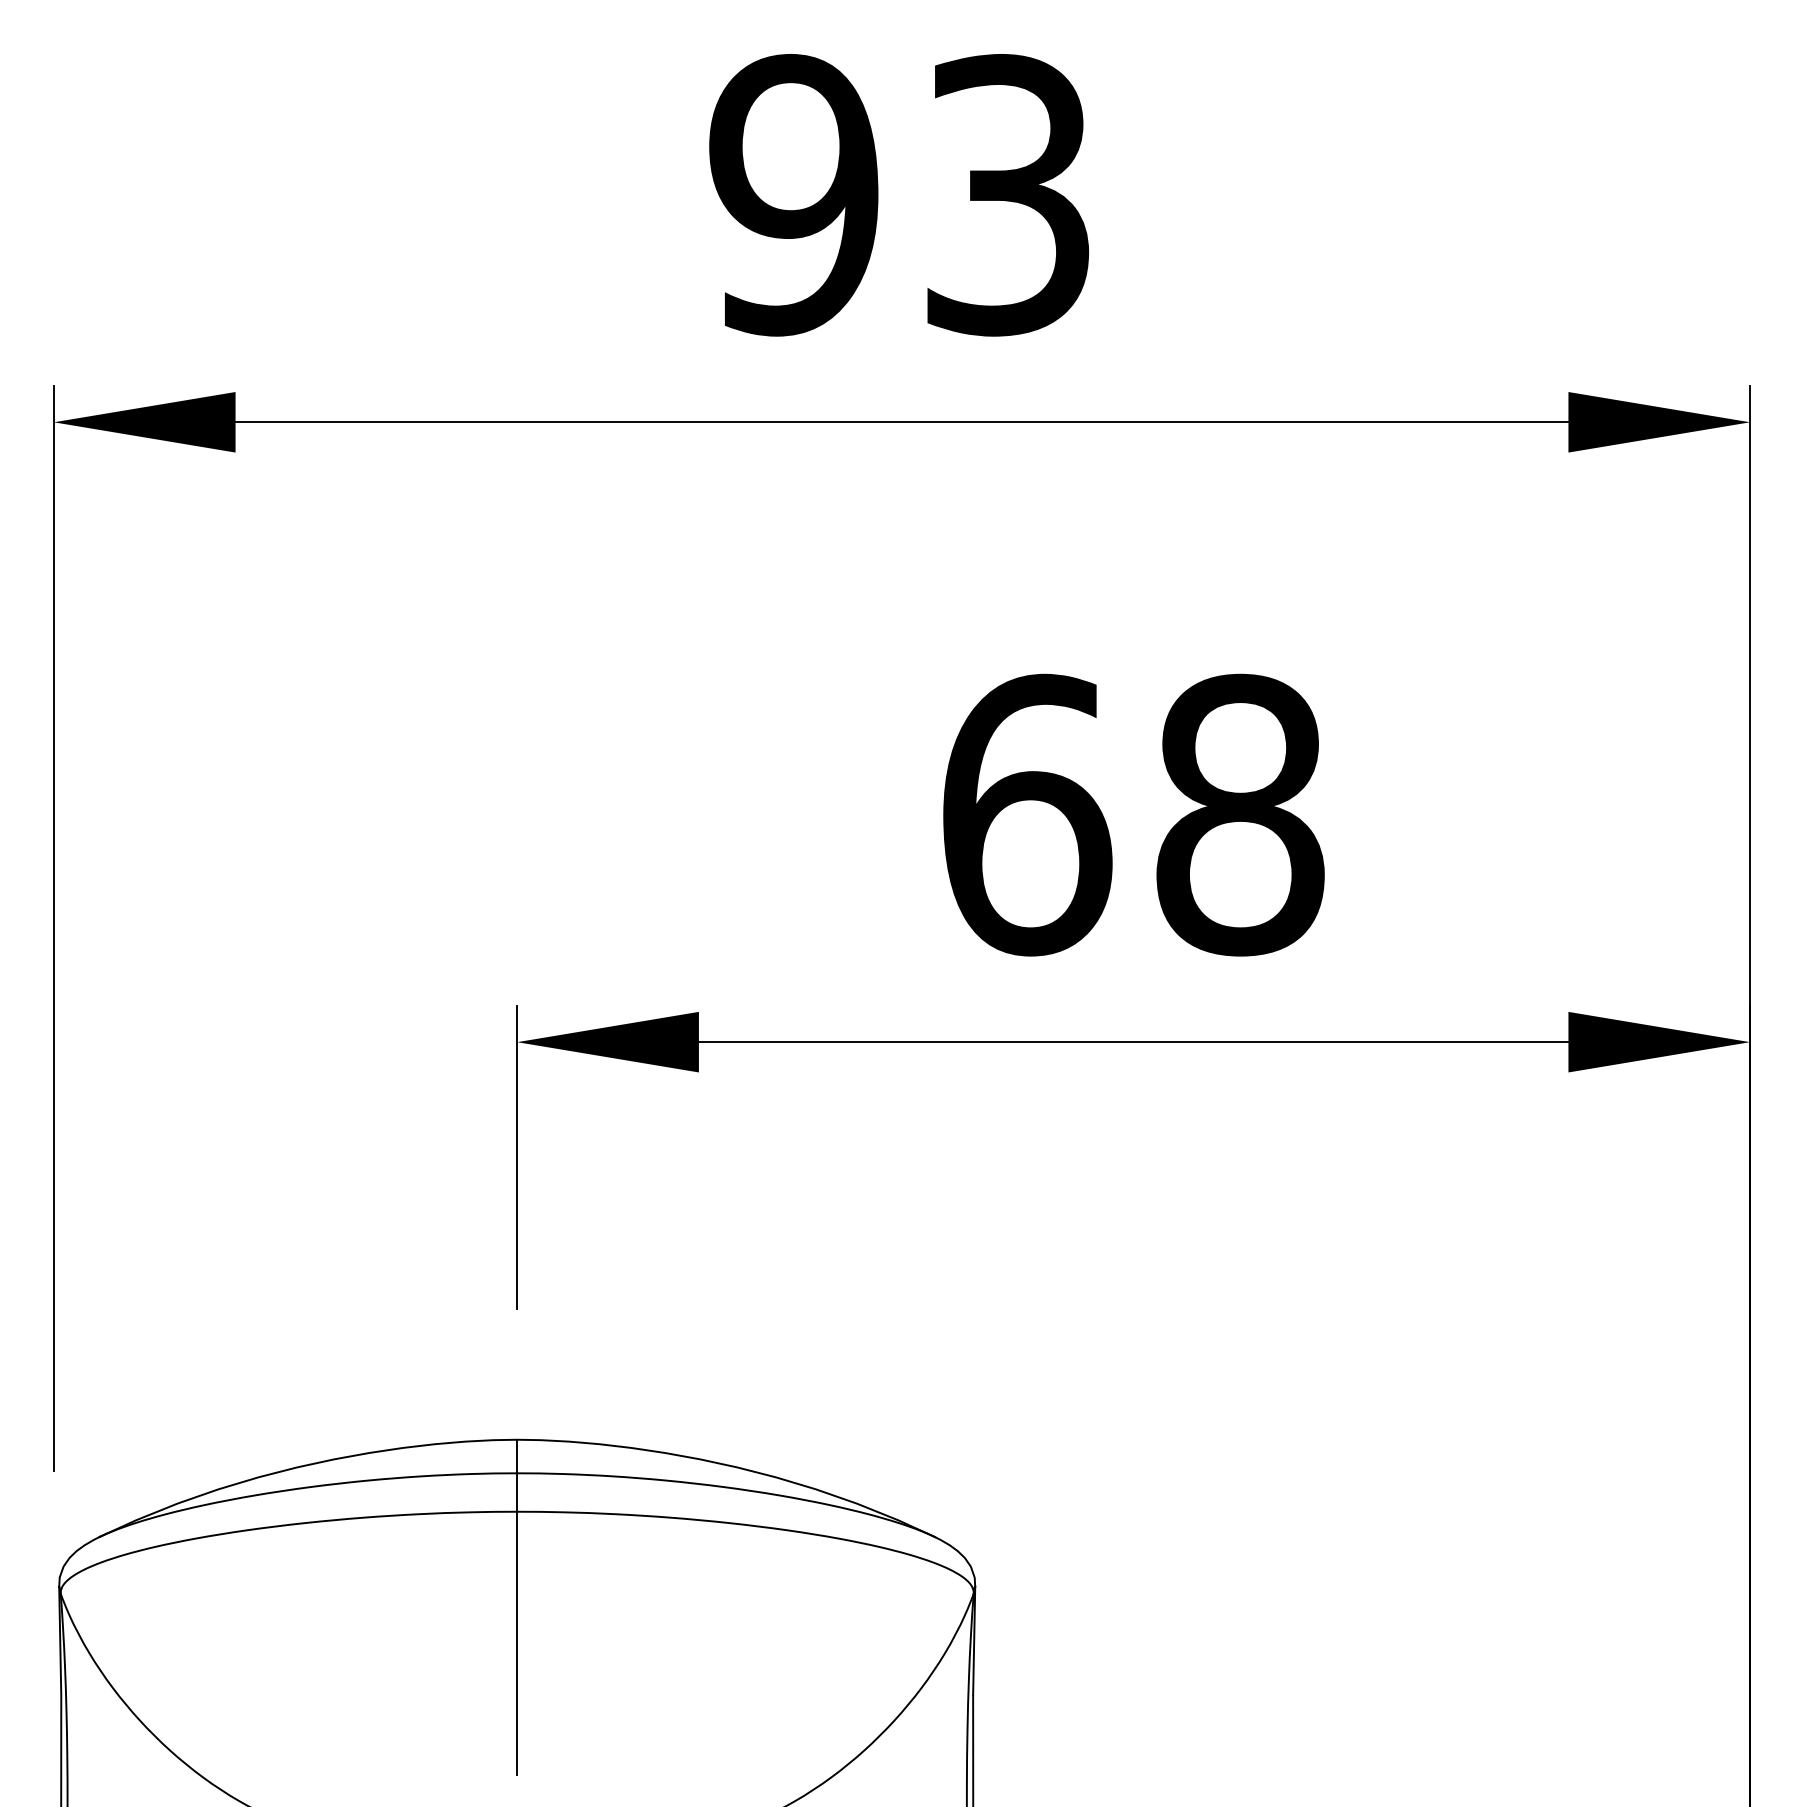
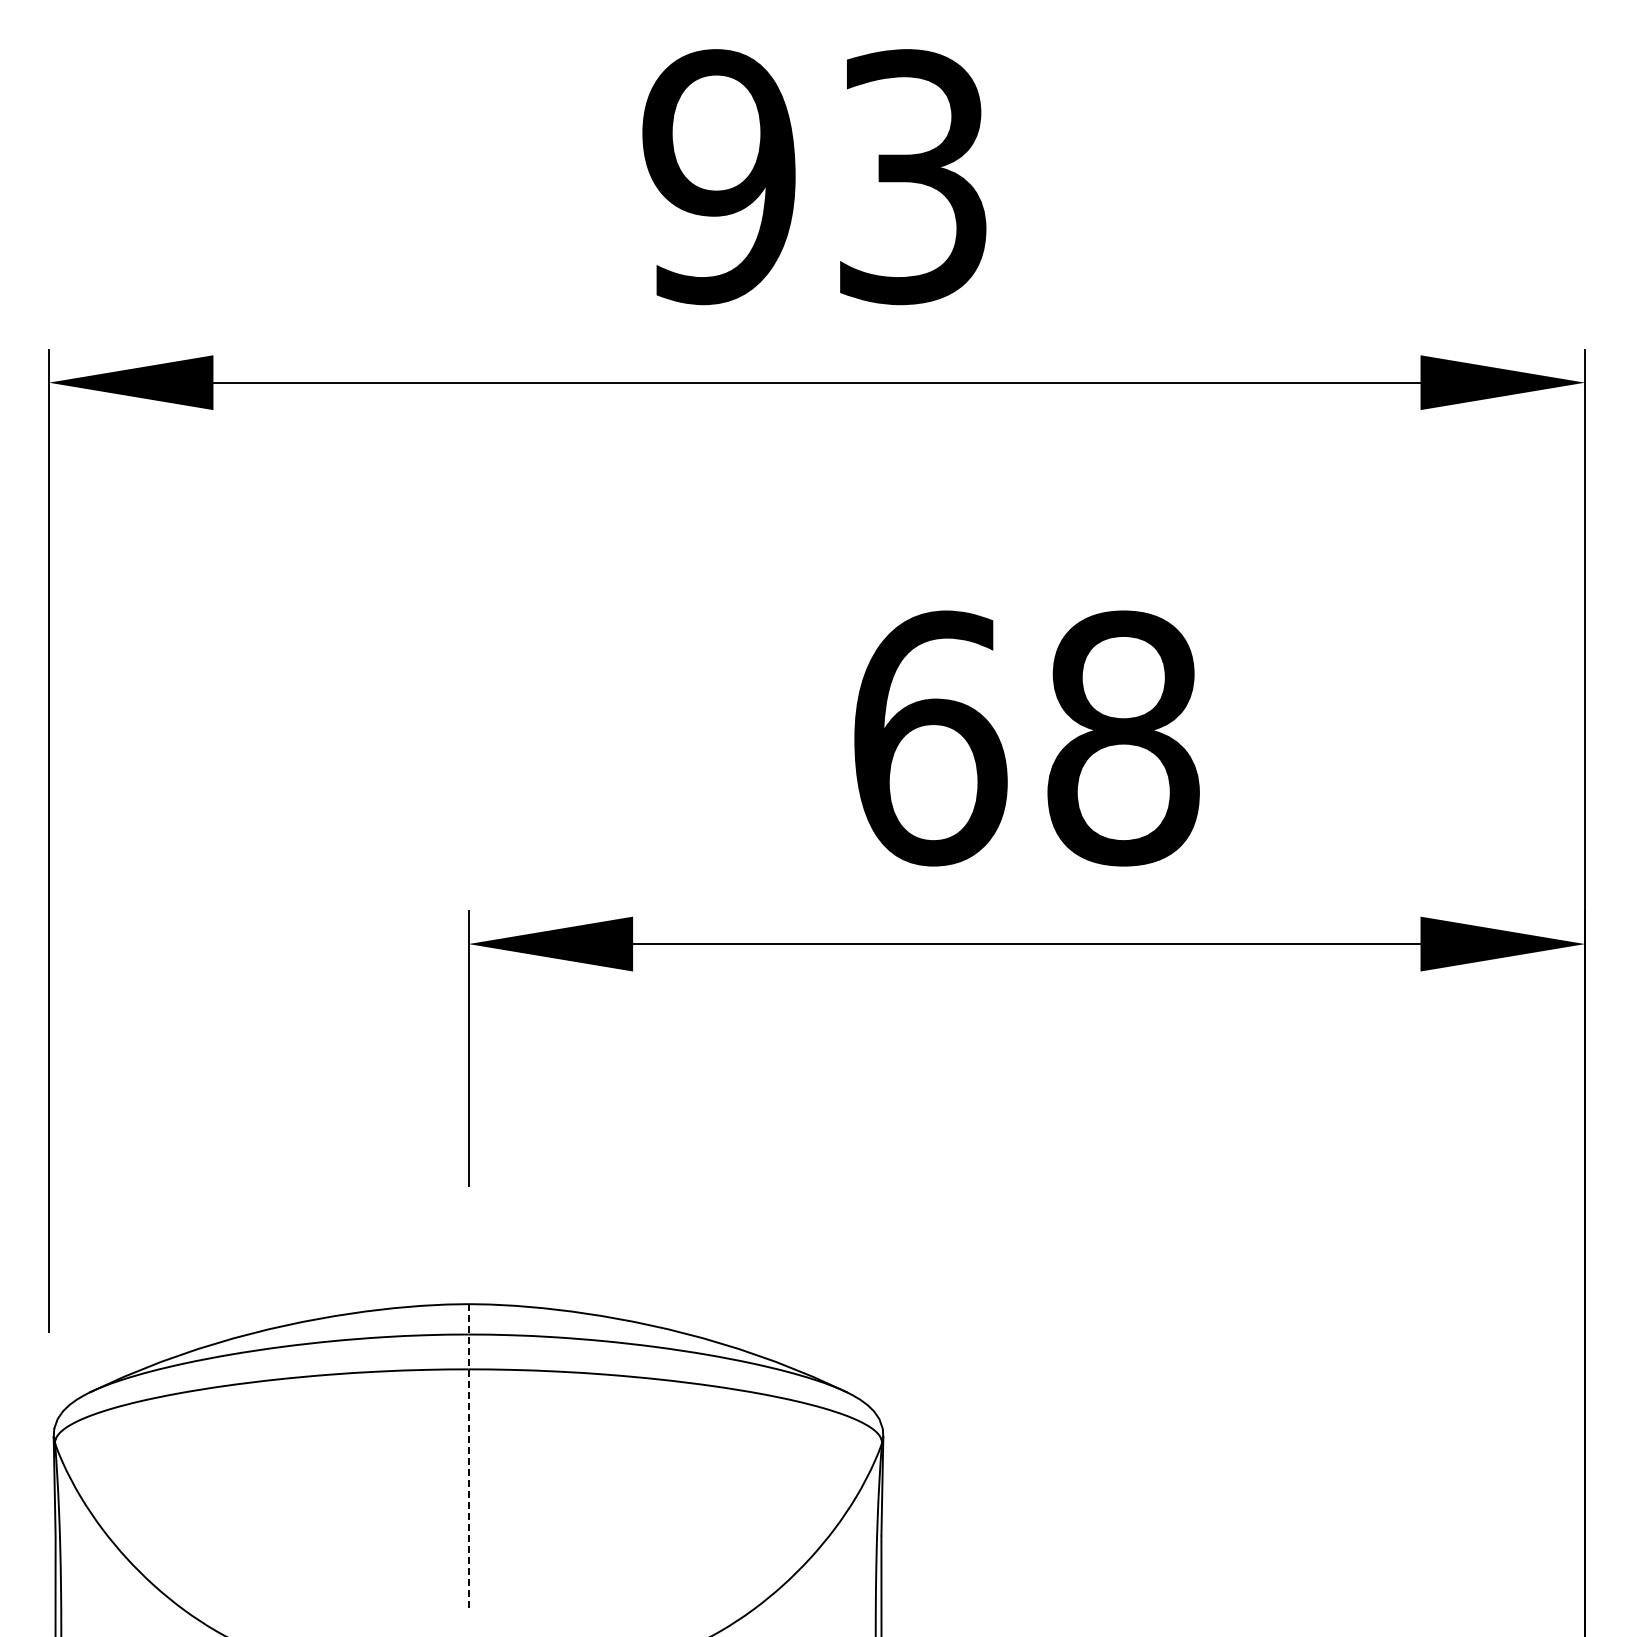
line: (517, 1606) -> (468, 1455), solid -> dashed

